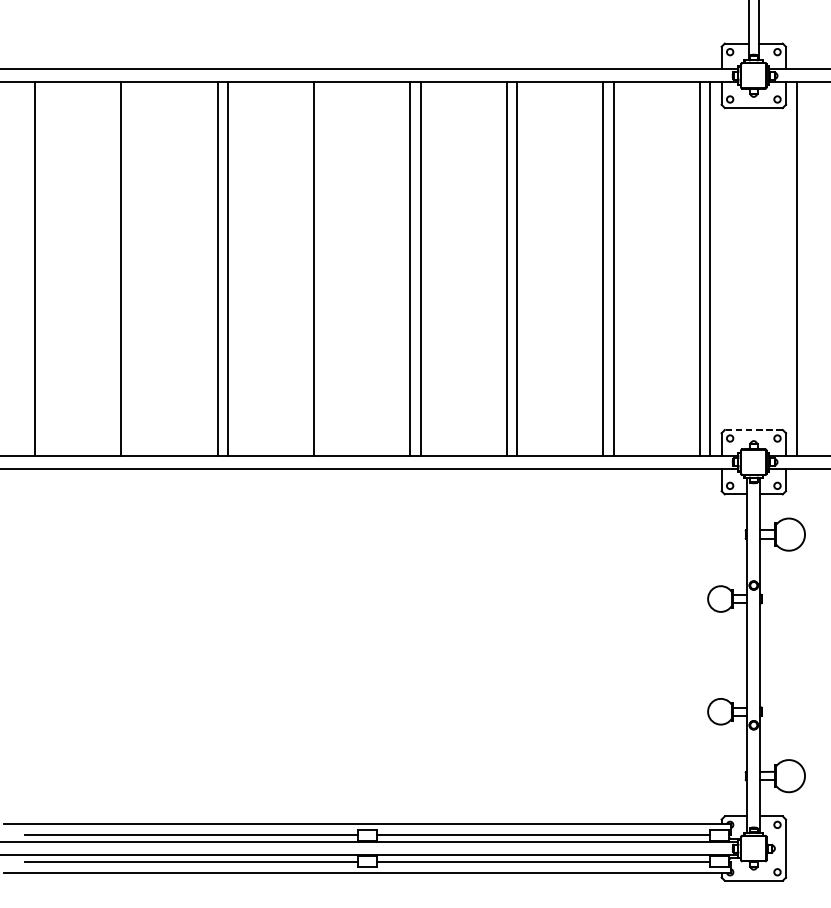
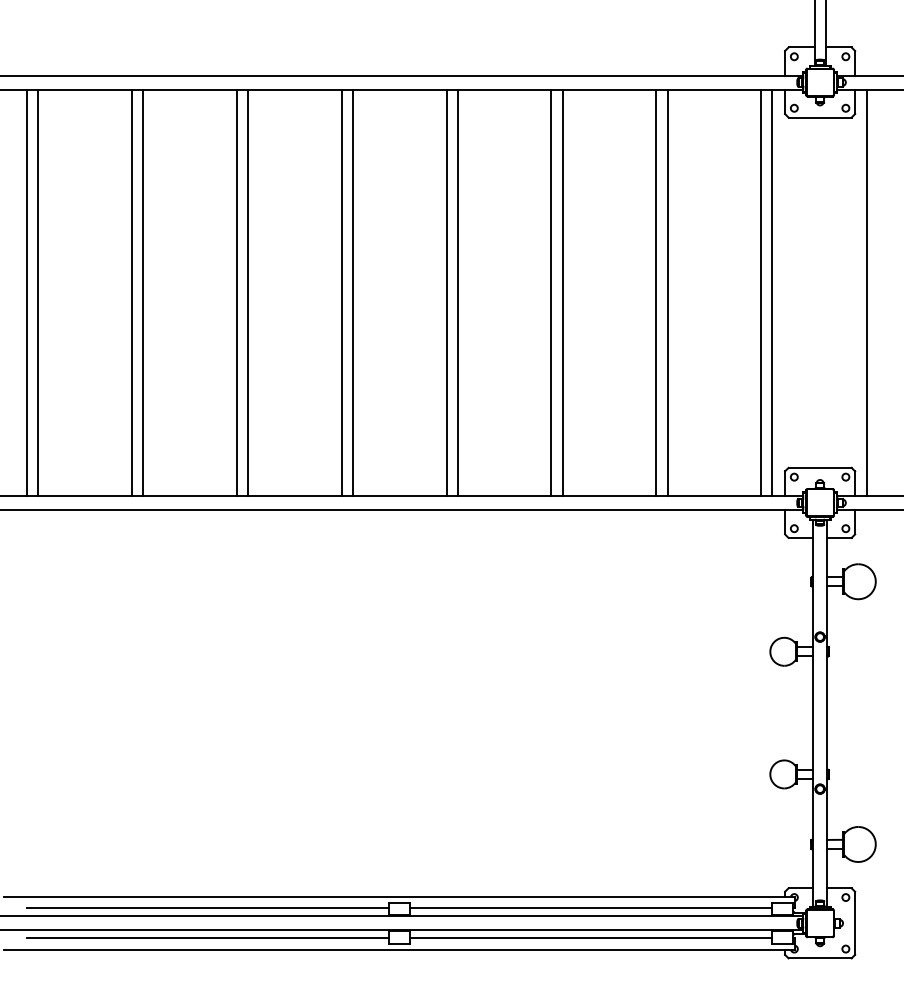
line: (24, 268) -> (26, 292), added
line: (131, 268) -> (143, 292), added
line: (324, 268) -> (352, 292), added
line: (754, 429) -> (820, 467), dashed -> solid

